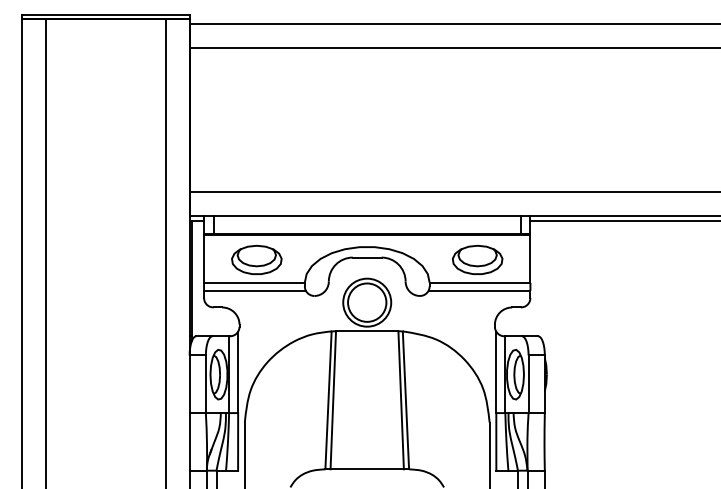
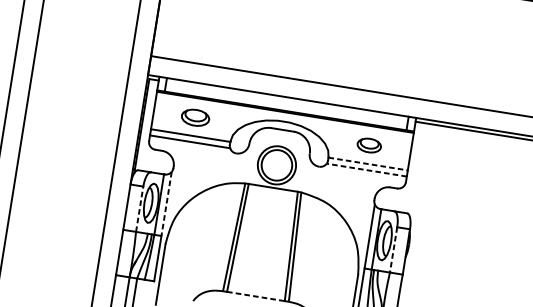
part: (256, 259) -> (195, 117), size x0.7
part: (477, 259) -> (369, 145), size x0.6
line: (480, 282) -> (368, 163), solid -> dashed
line: (479, 290) -> (366, 169), solid -> dashed
line: (238, 372) -> (166, 204), solid -> dashed
line: (205, 384) -> (139, 209), solid -> dashed
line: (528, 384) -> (393, 250), solid -> dashed
line: (367, 469) -> (256, 296), solid -> dashed

